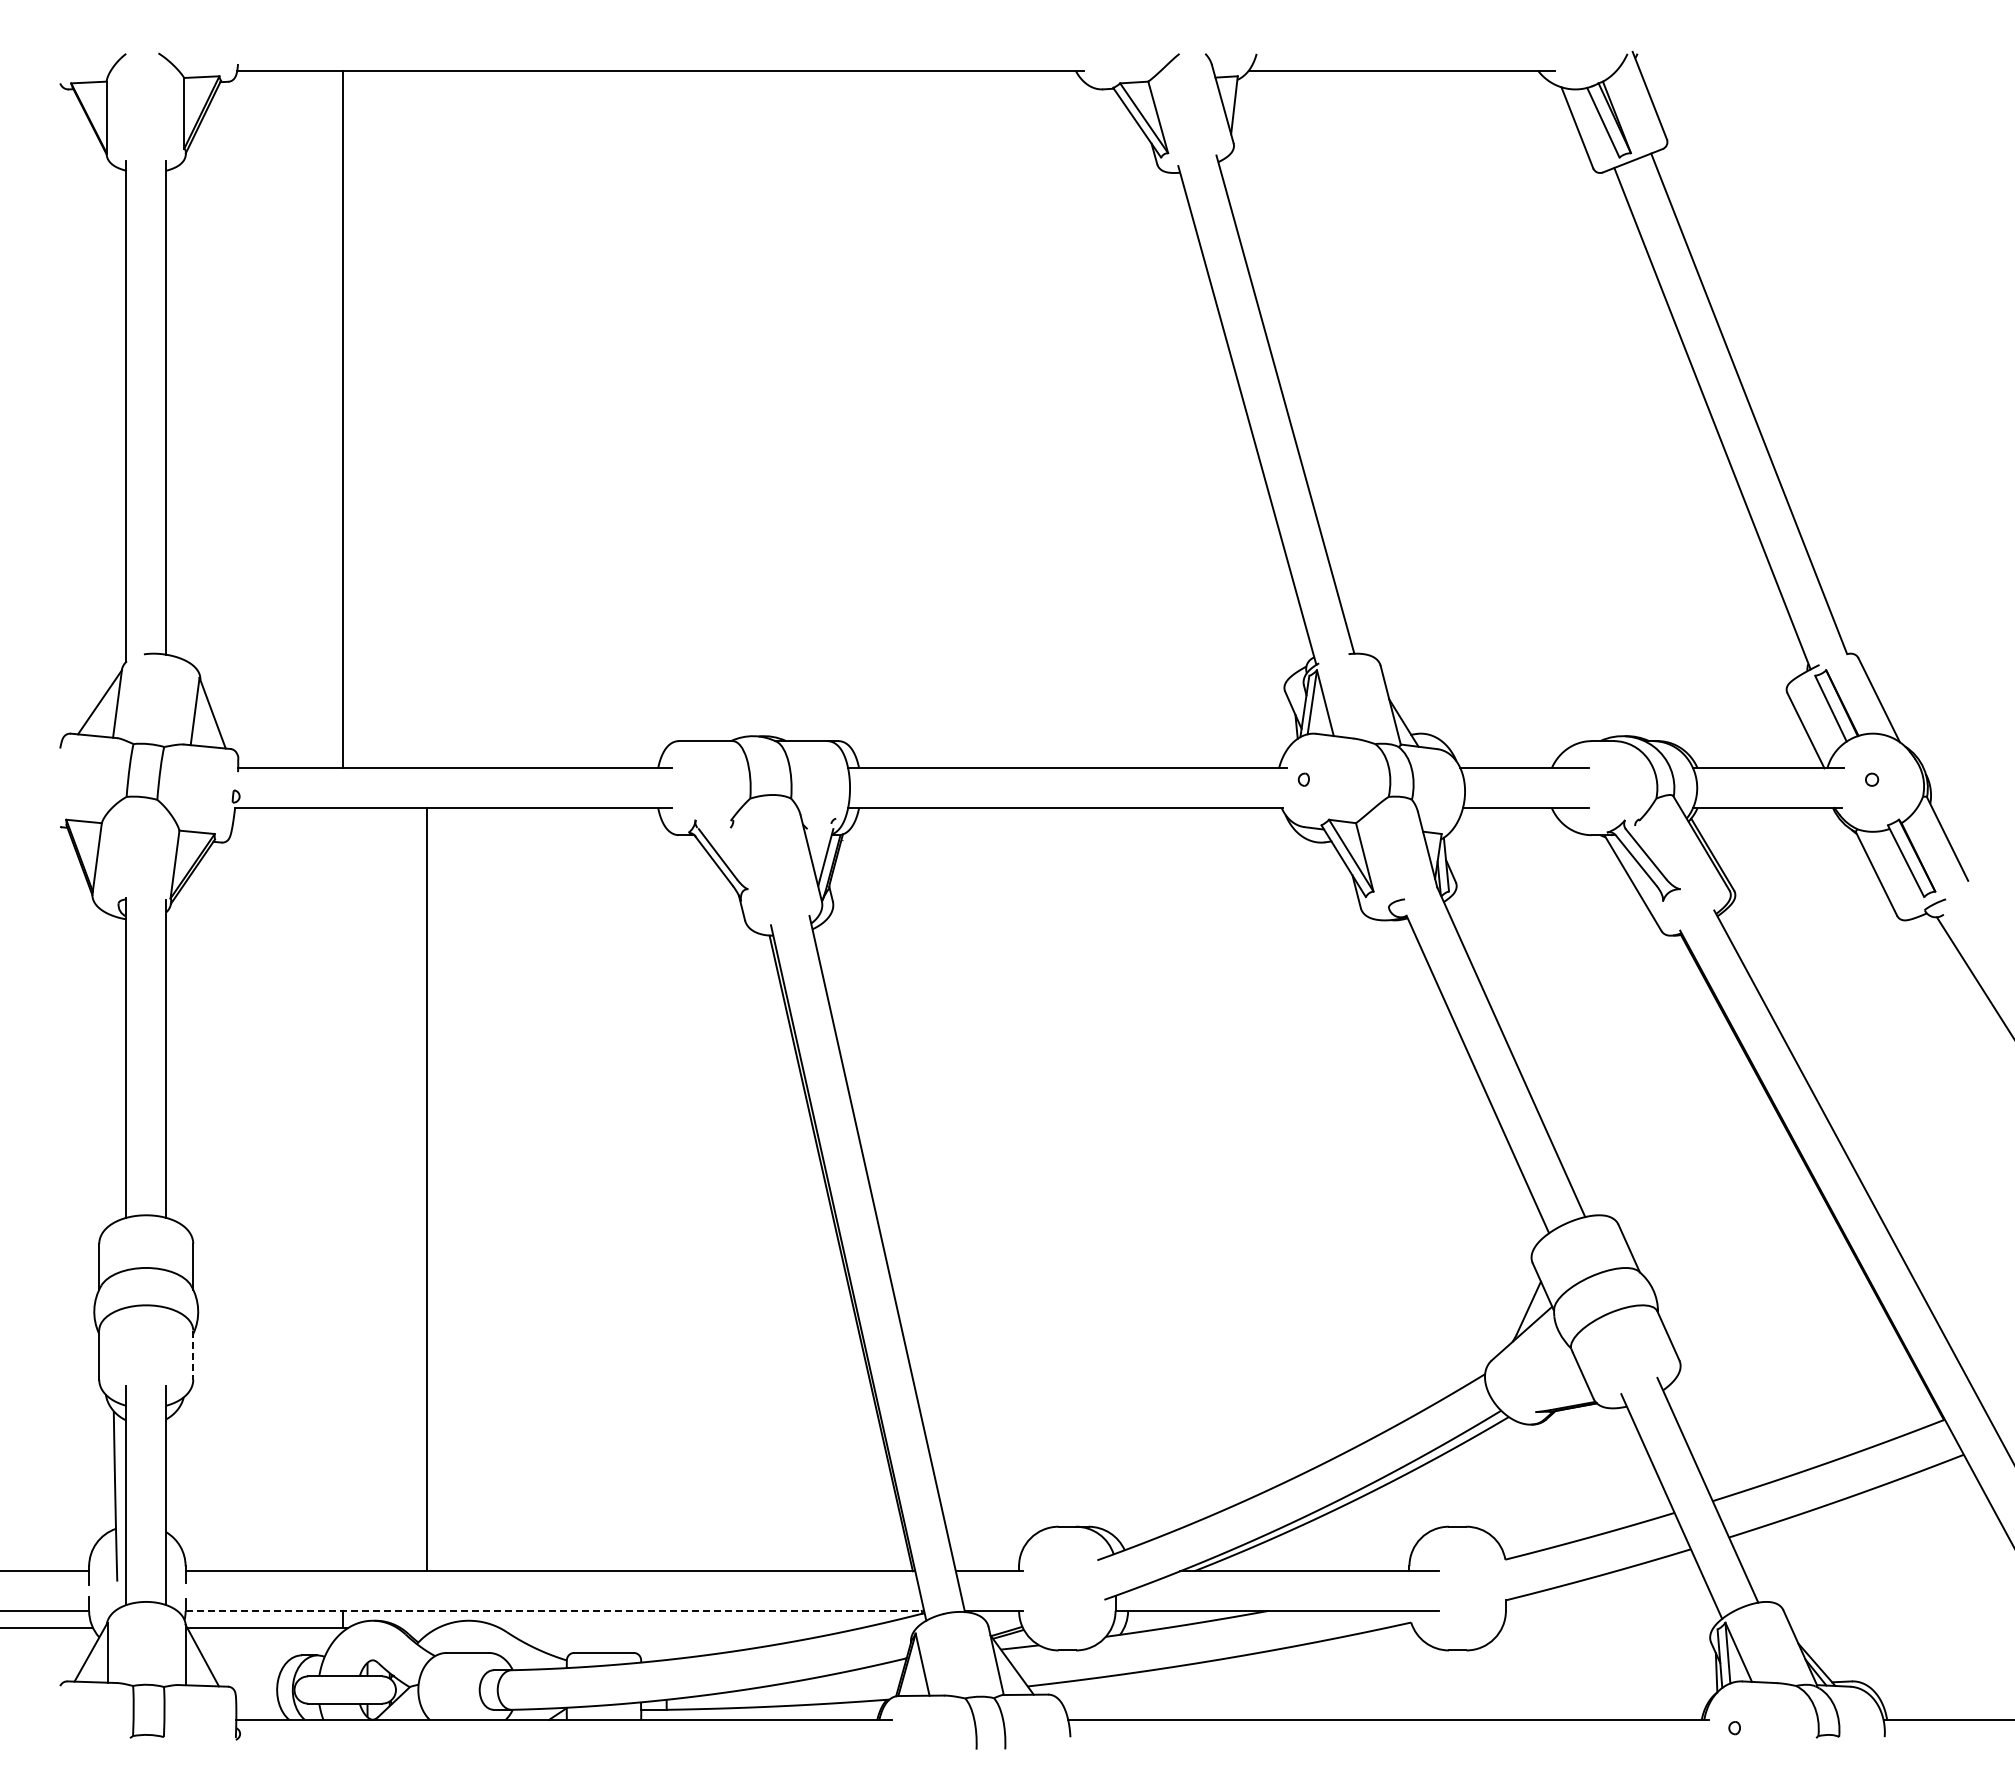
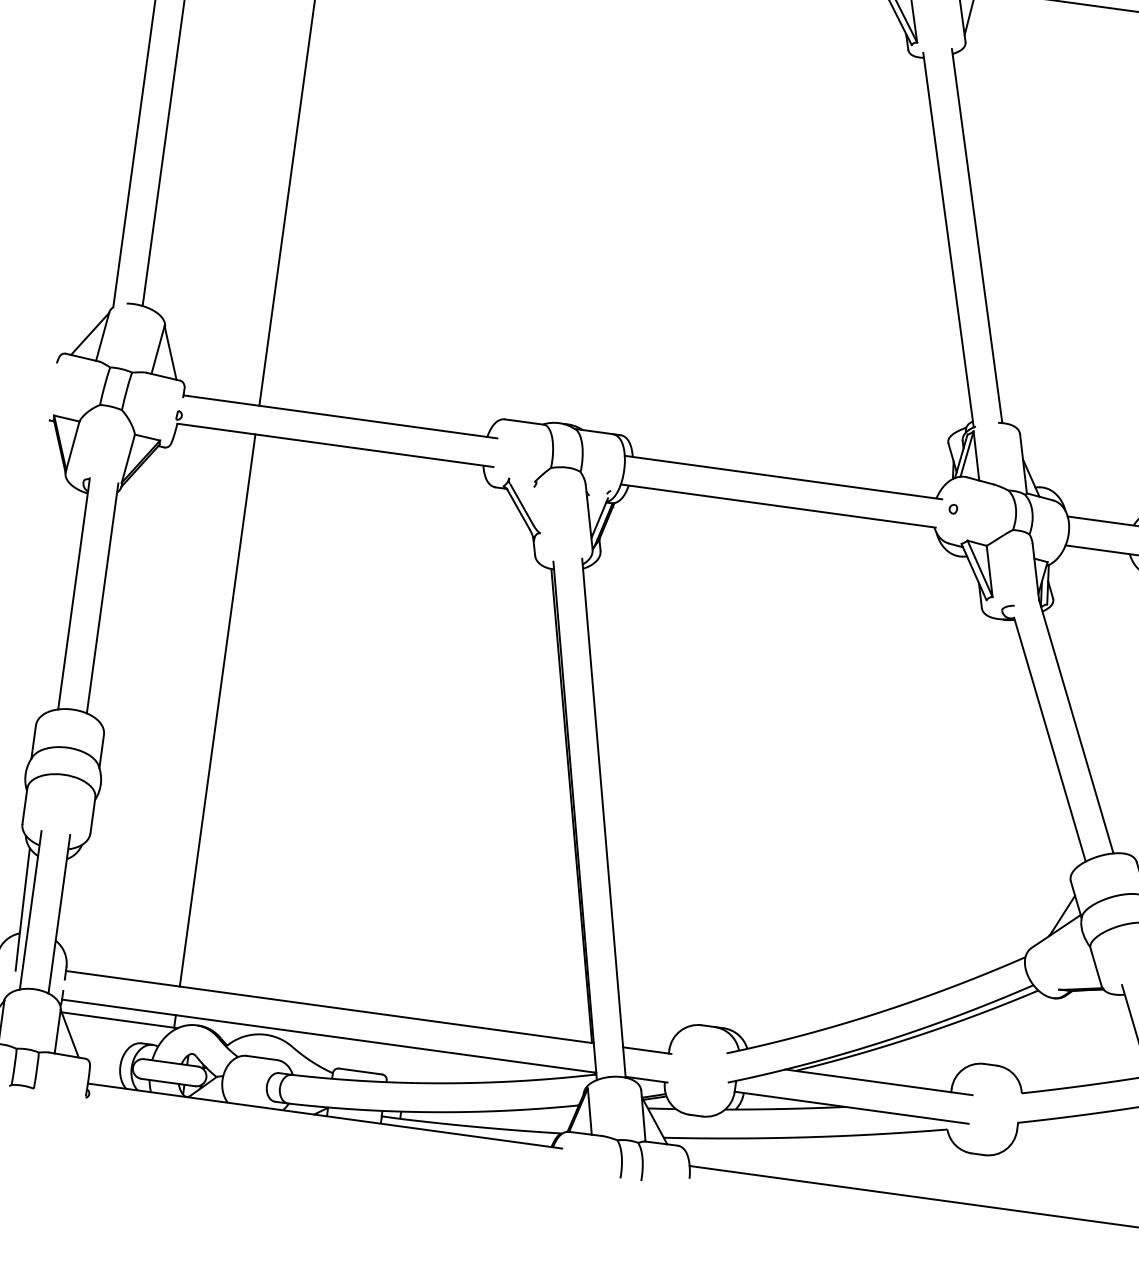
line: (426, 1189) -> (217, 710), moved
line: (193, 1355) -> (93, 815), dashed -> solid
line: (555, 1610) -> (329, 1036), dashed -> solid

